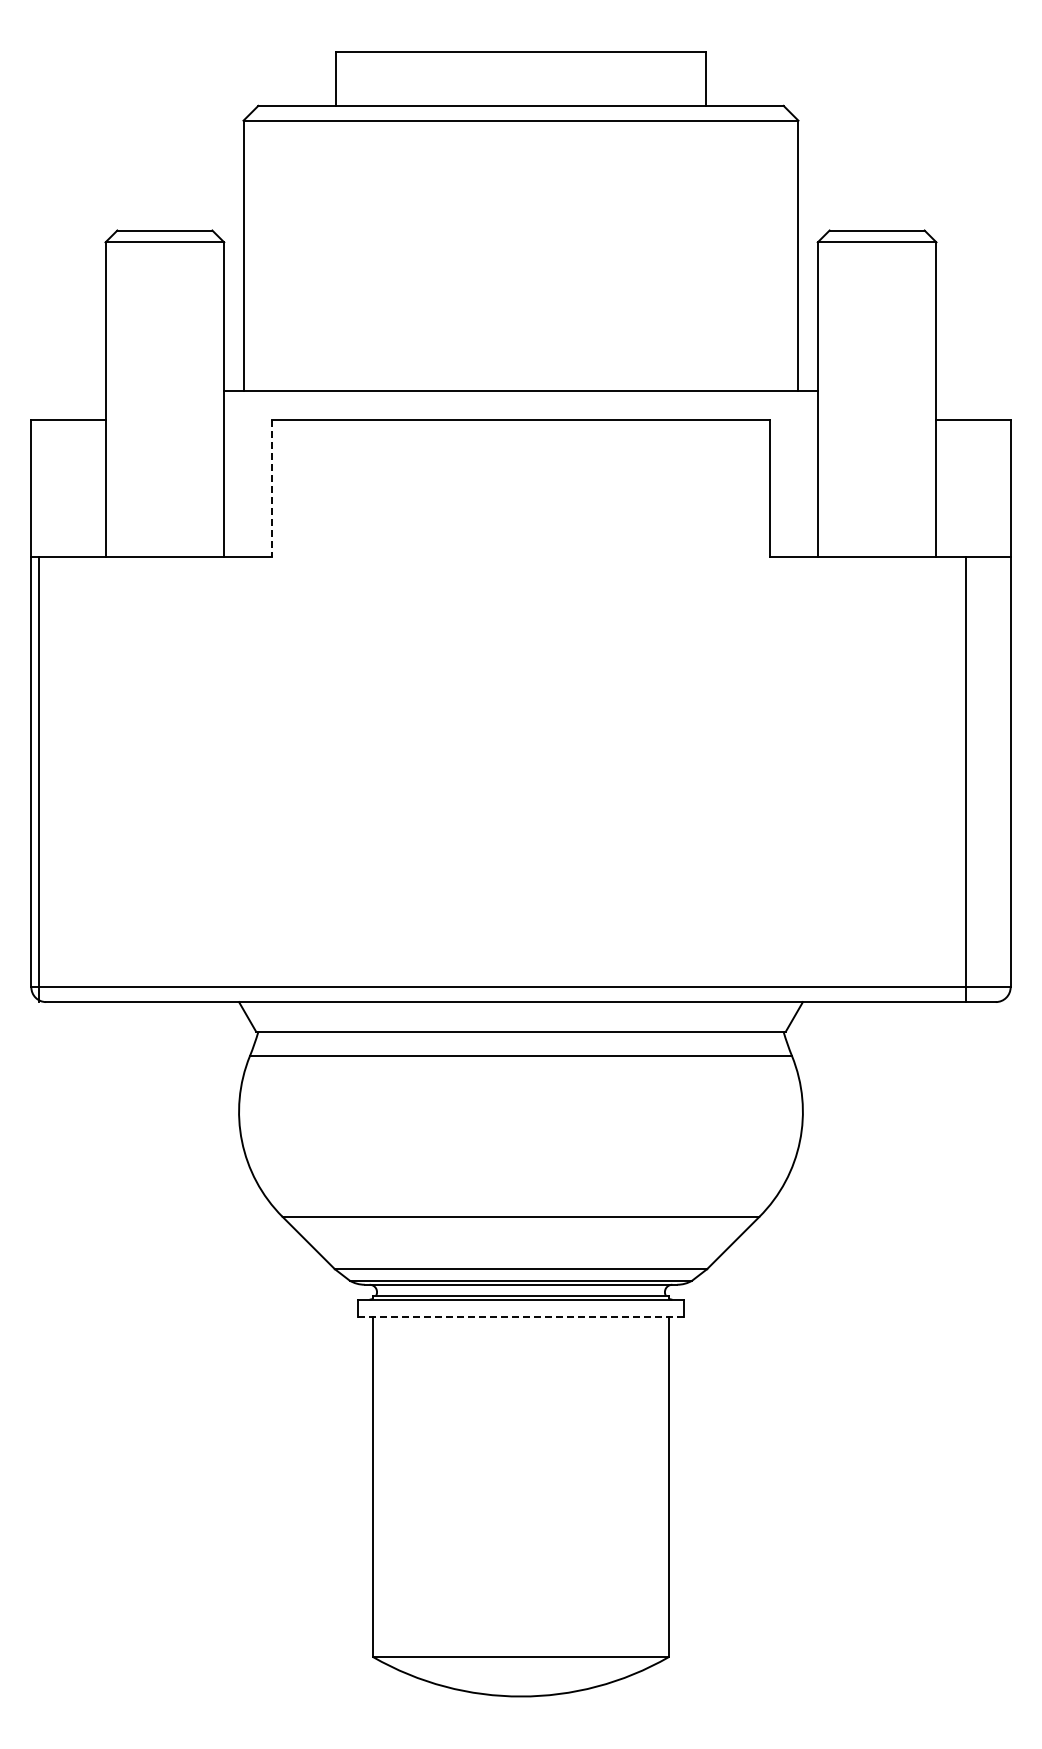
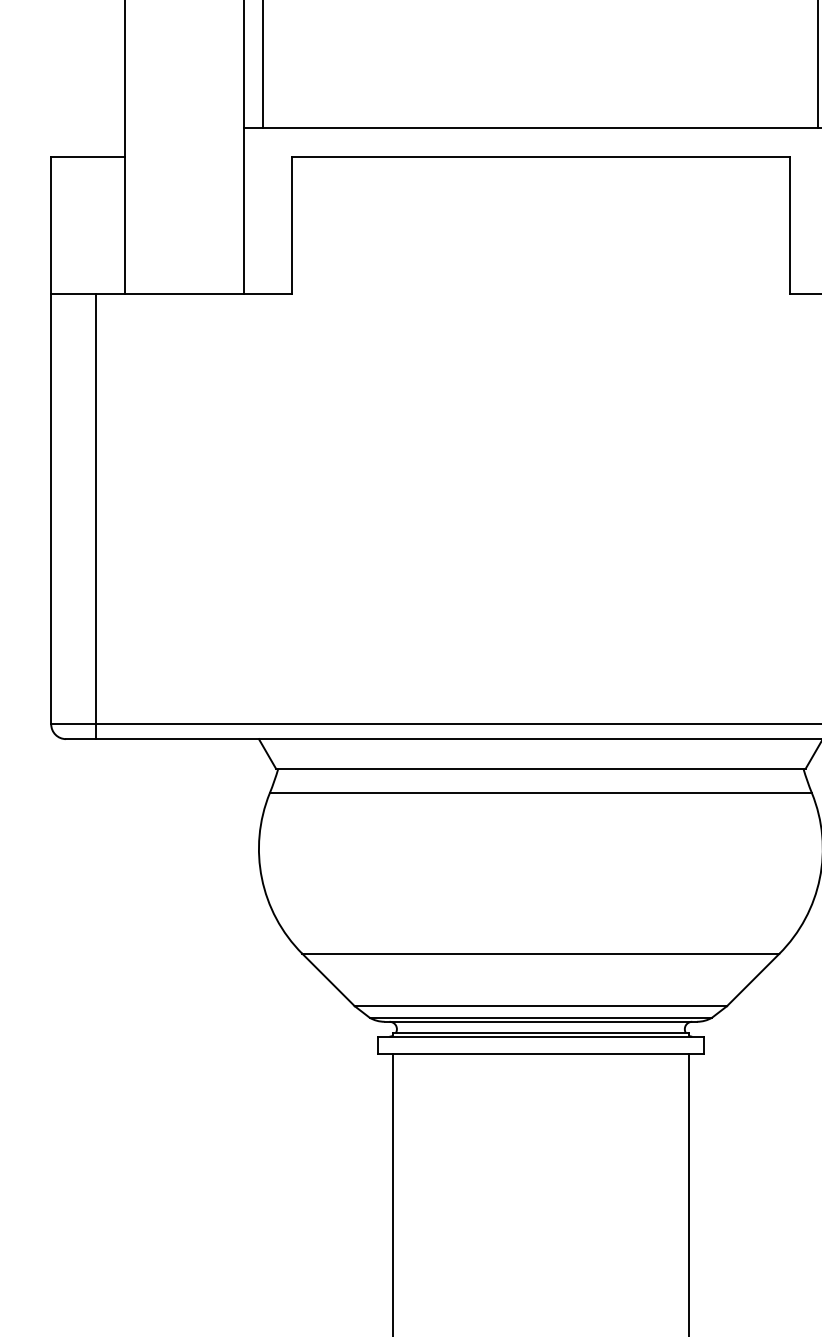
line: (271, 489) -> (291, 226), dashed -> solid
line: (38, 779) -> (95, 516), moved
line: (520, 1316) -> (540, 1053), dashed -> solid

